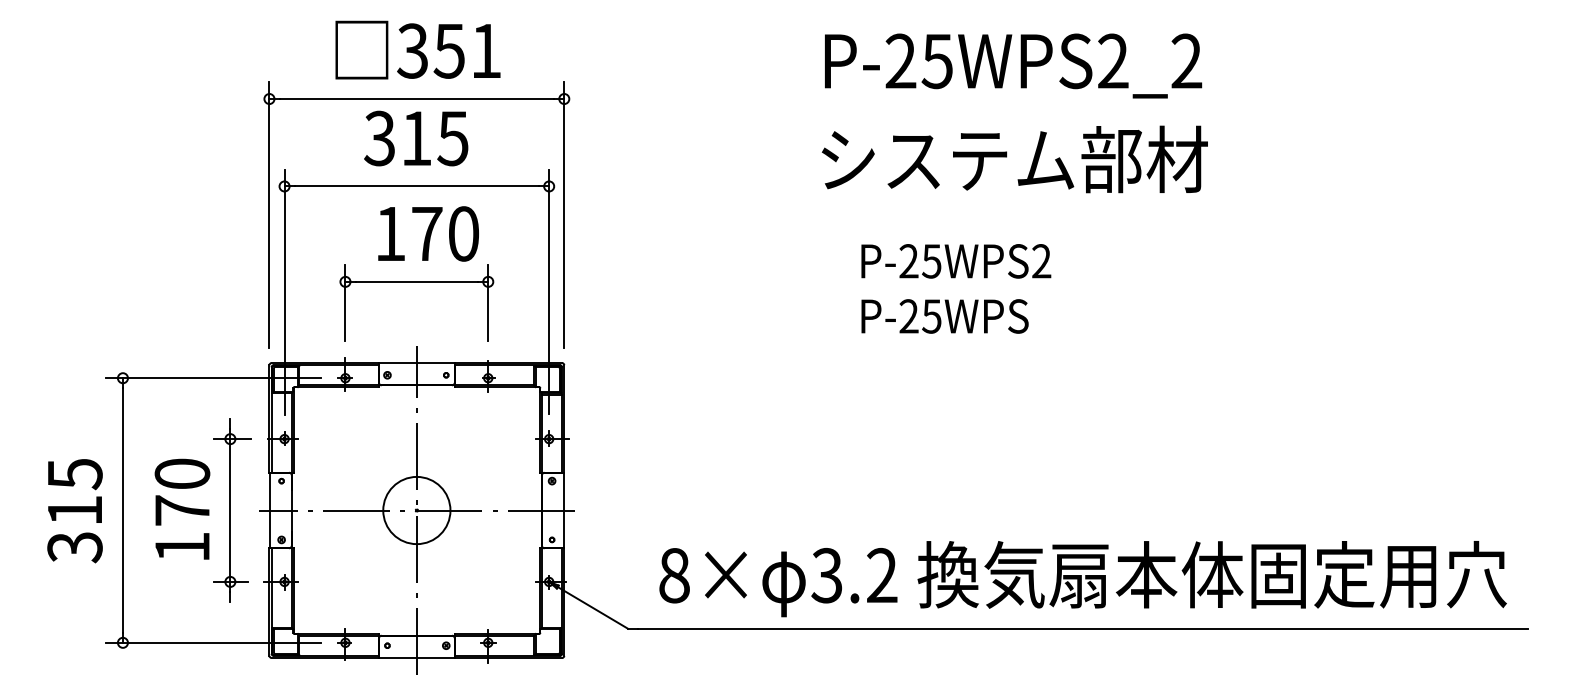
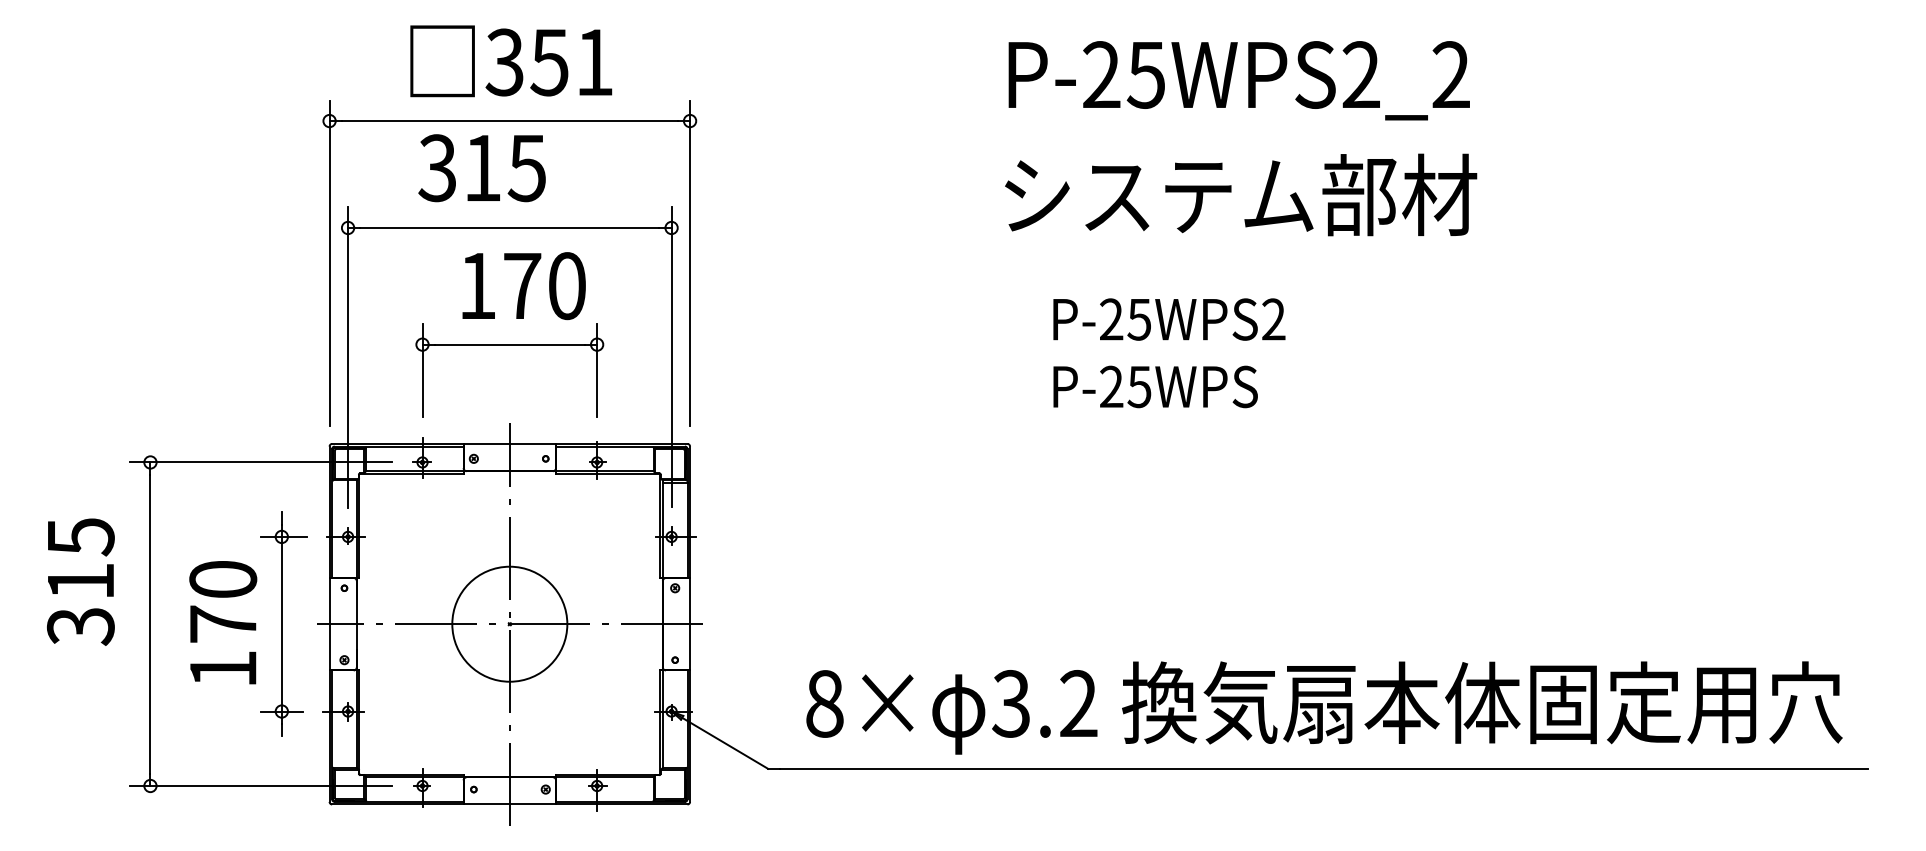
text: (416, 138) -> (482, 168), moved
circle: (416, 510) -> (509, 624), size x1.4
text: (74, 511) -> (80, 582), moved

